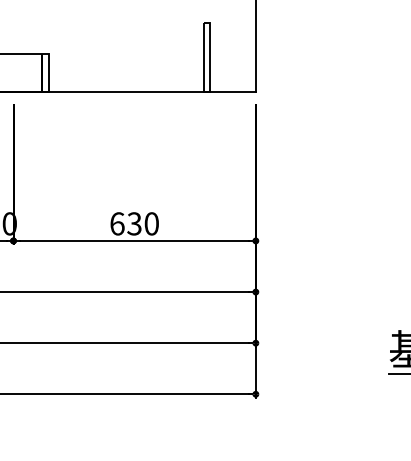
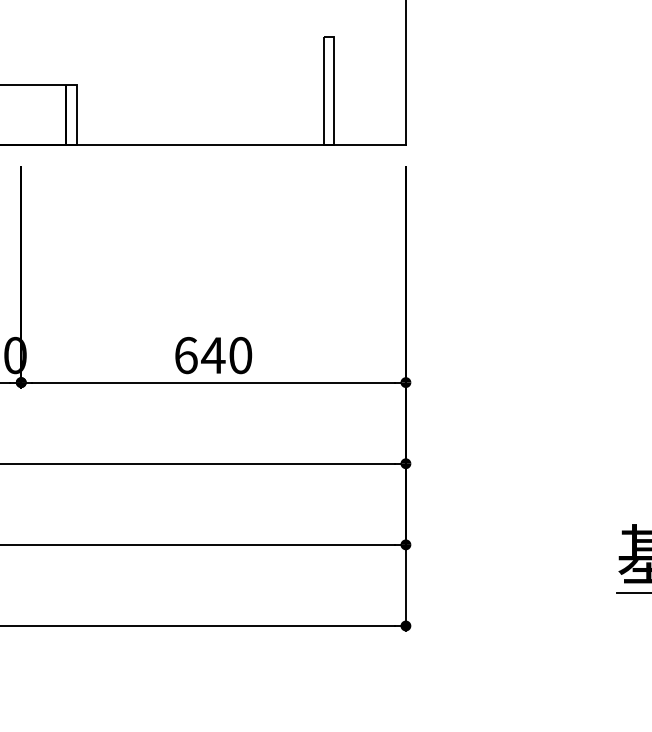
text: (134, 223) -> (213, 354), 630 -> 640

